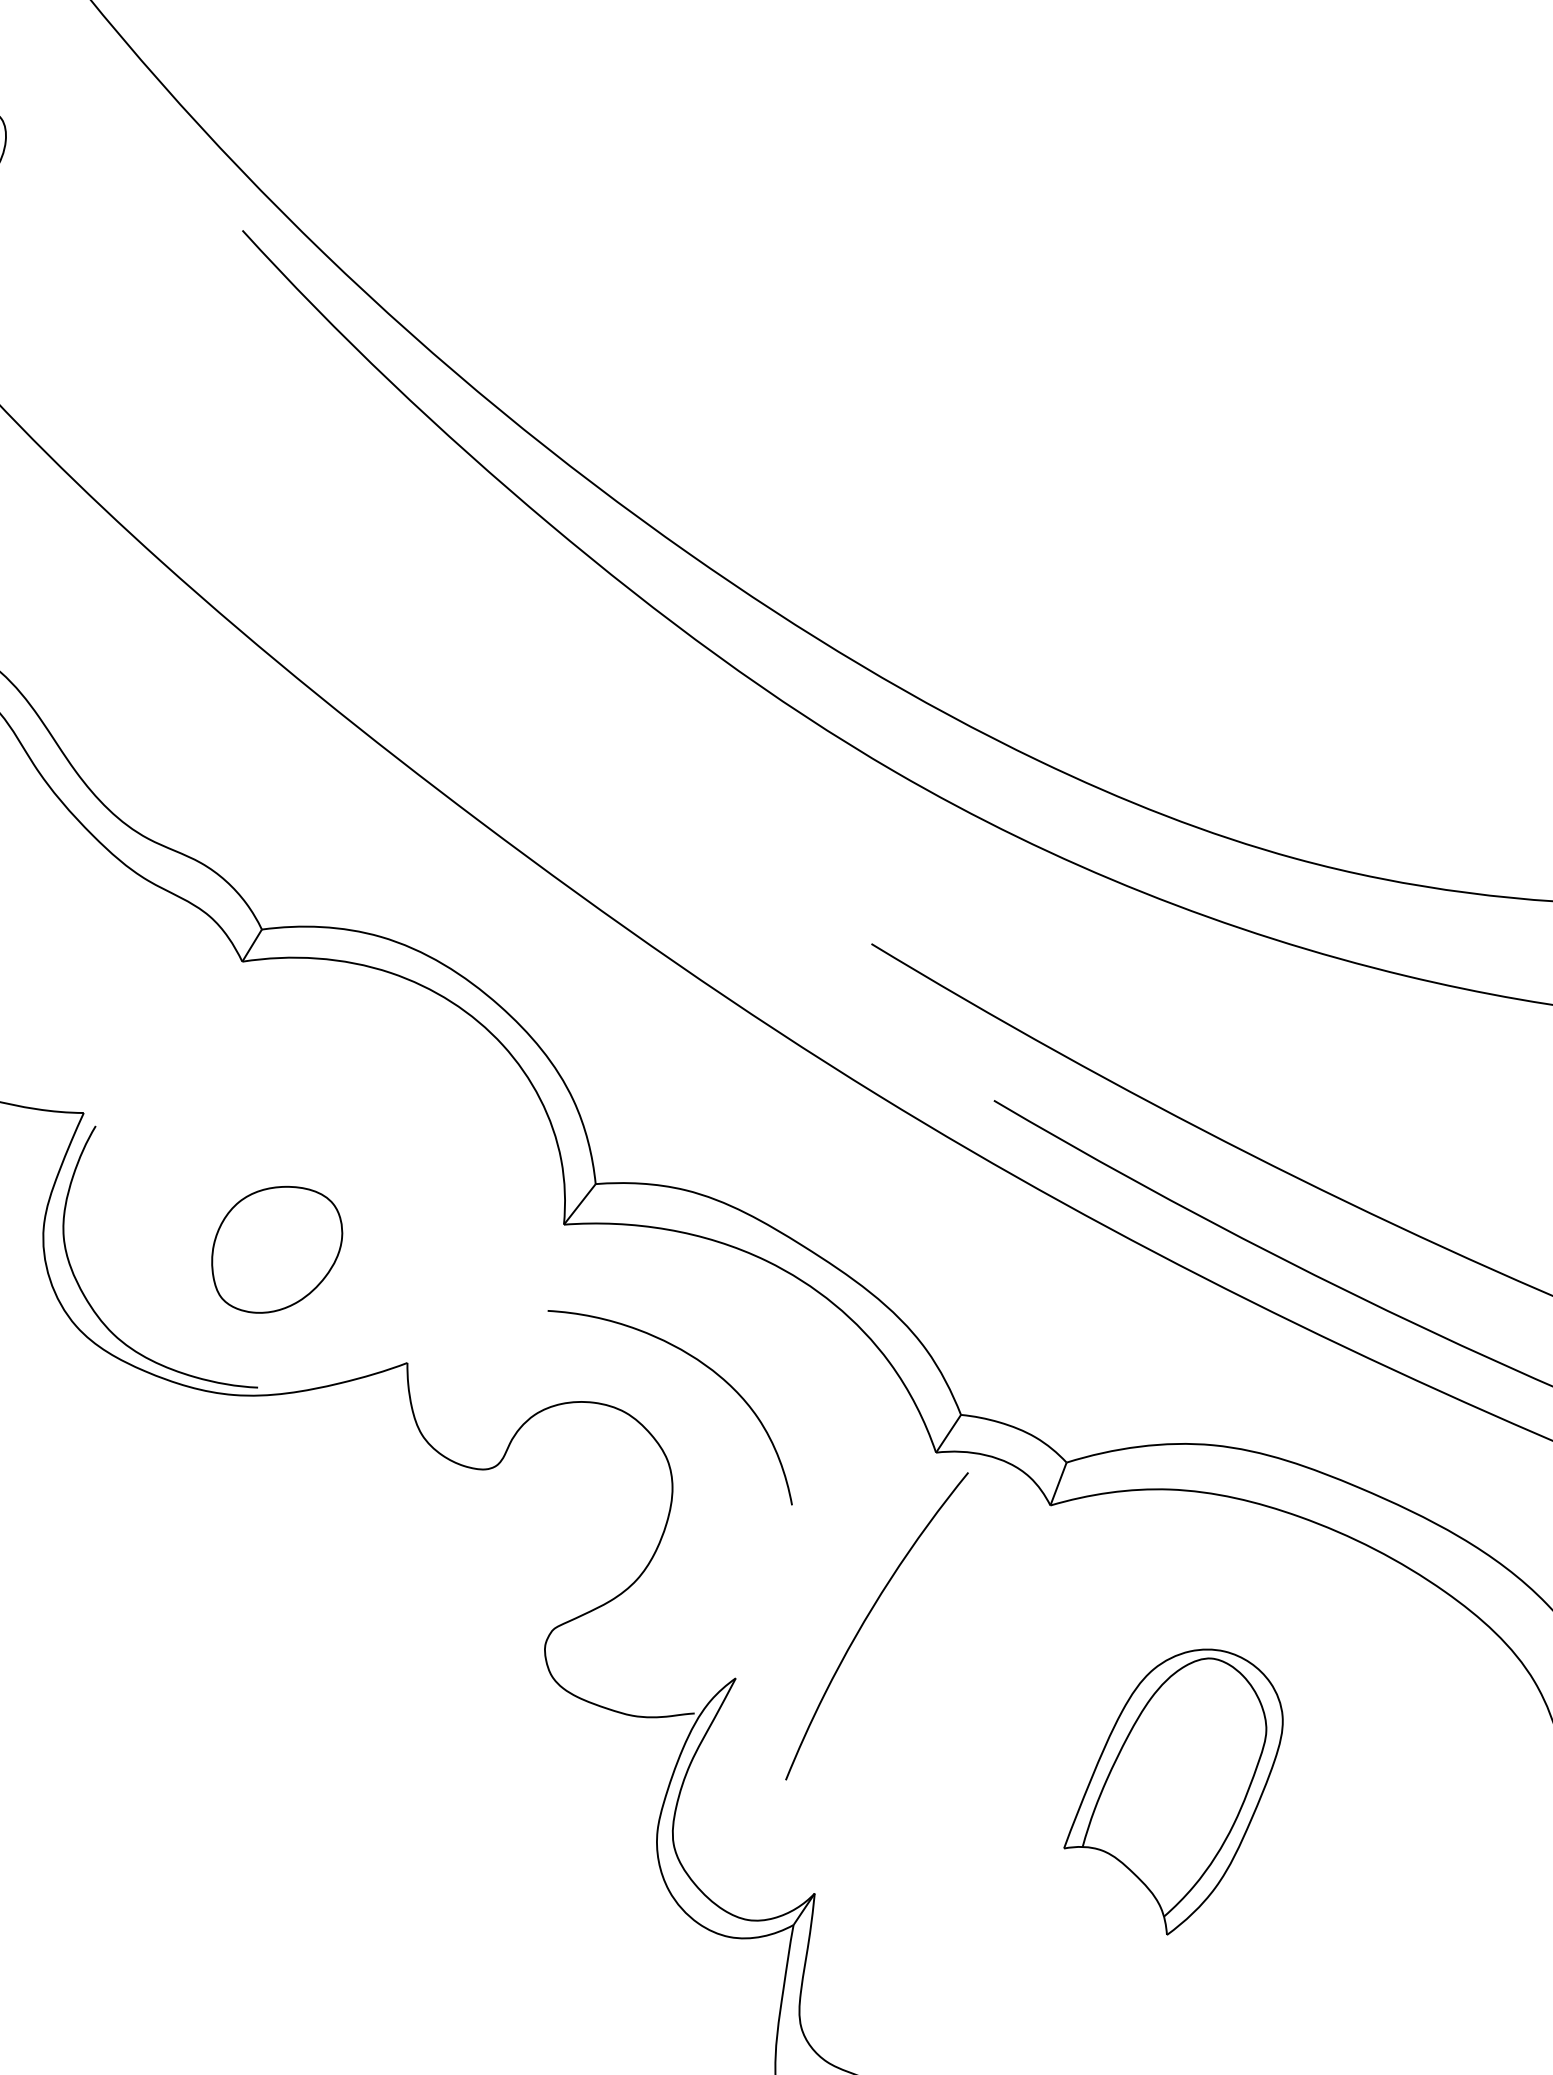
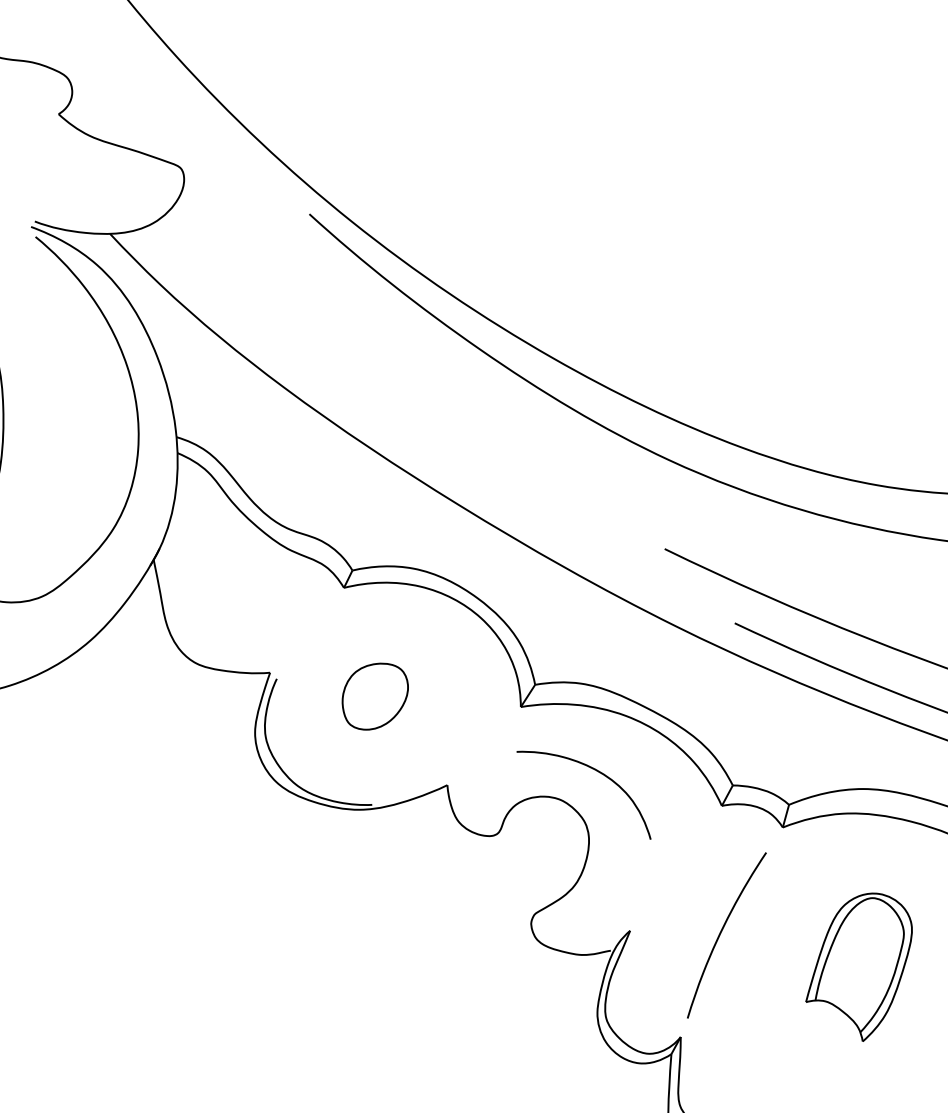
part: (275, 1249) -> (374, 696), moved
curve: (866, 1621) -> (721, 933), moved

